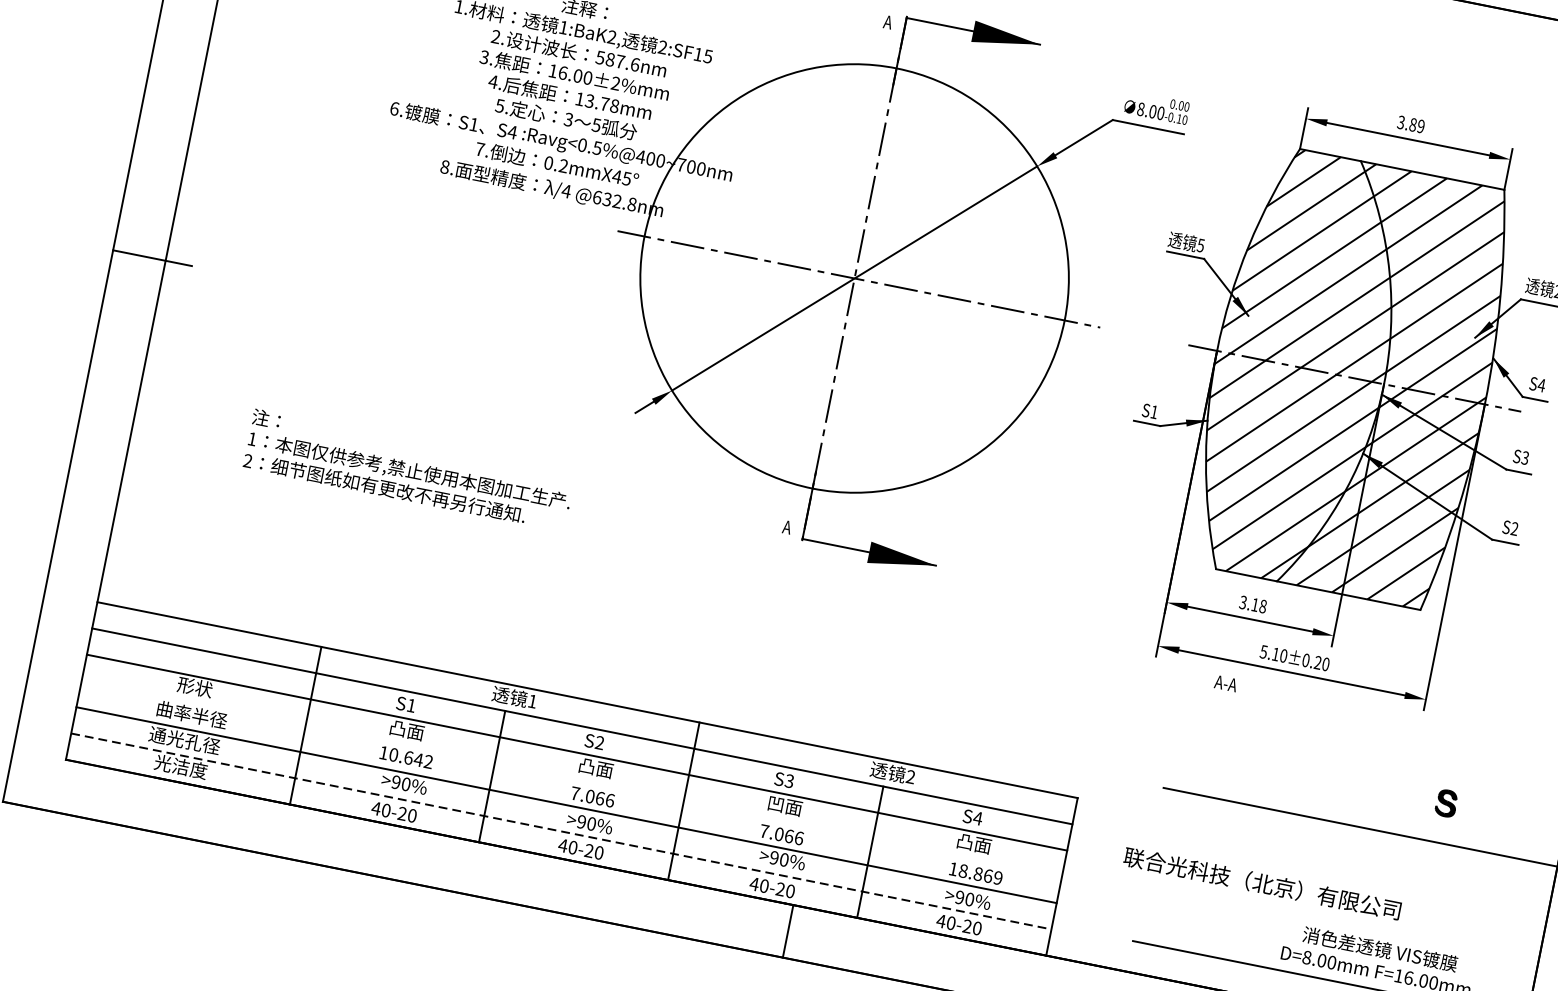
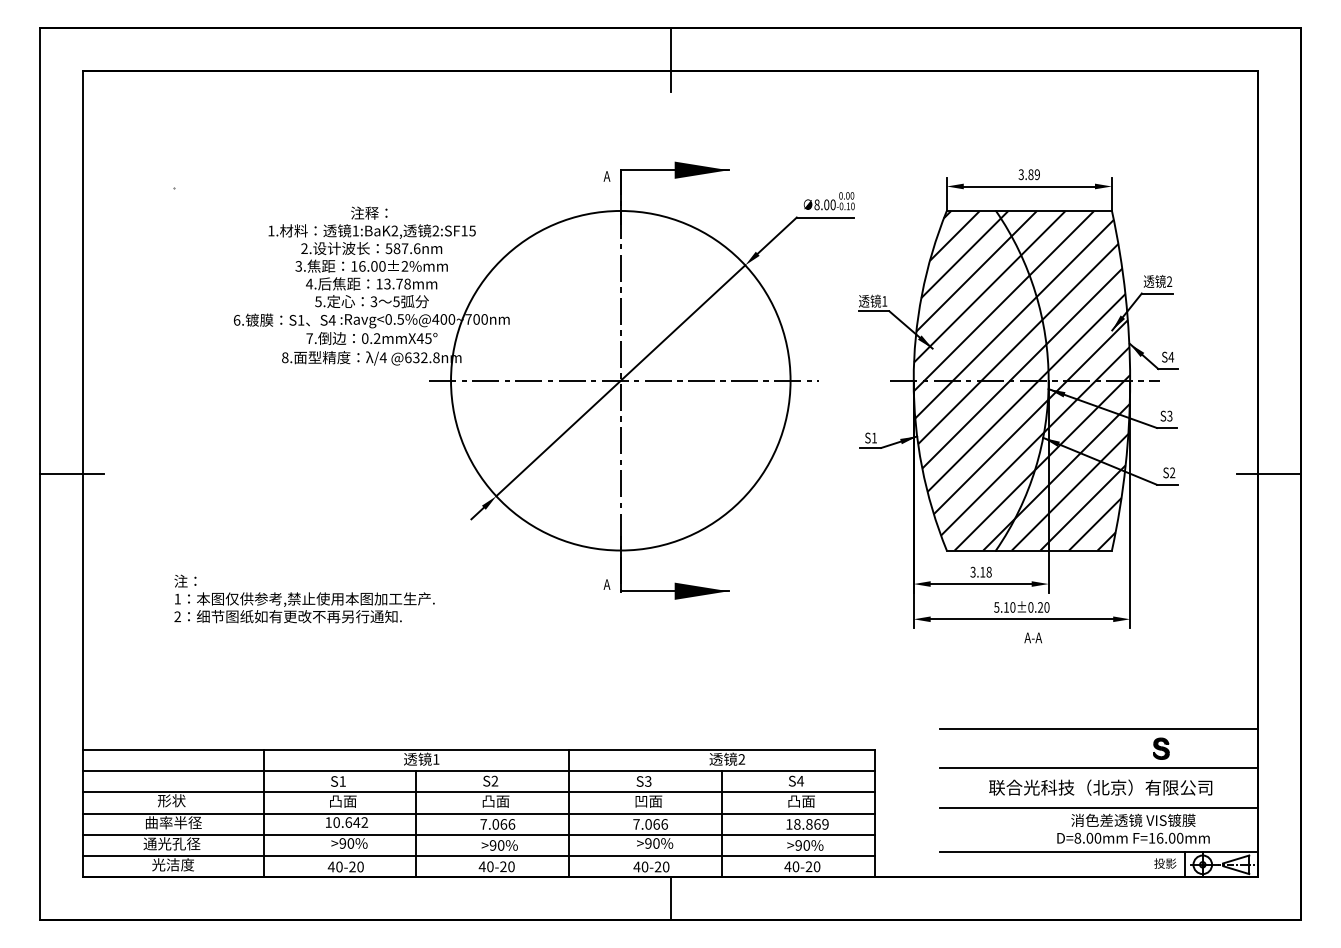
text: (1200, 245) -> (884, 301), 5 -> 1
text: (1225, 682) -> (1032, 637), moved
line: (571, 778) -> (478, 813), added
part: (1446, 803) -> (1161, 748), moved
line: (562, 831) -> (479, 855), dashed -> solid
line: (1351, 876) -> (1099, 768), added
text: (1262, 883) -> (1100, 787), moved
line: (1341, 924) -> (1099, 807), added

